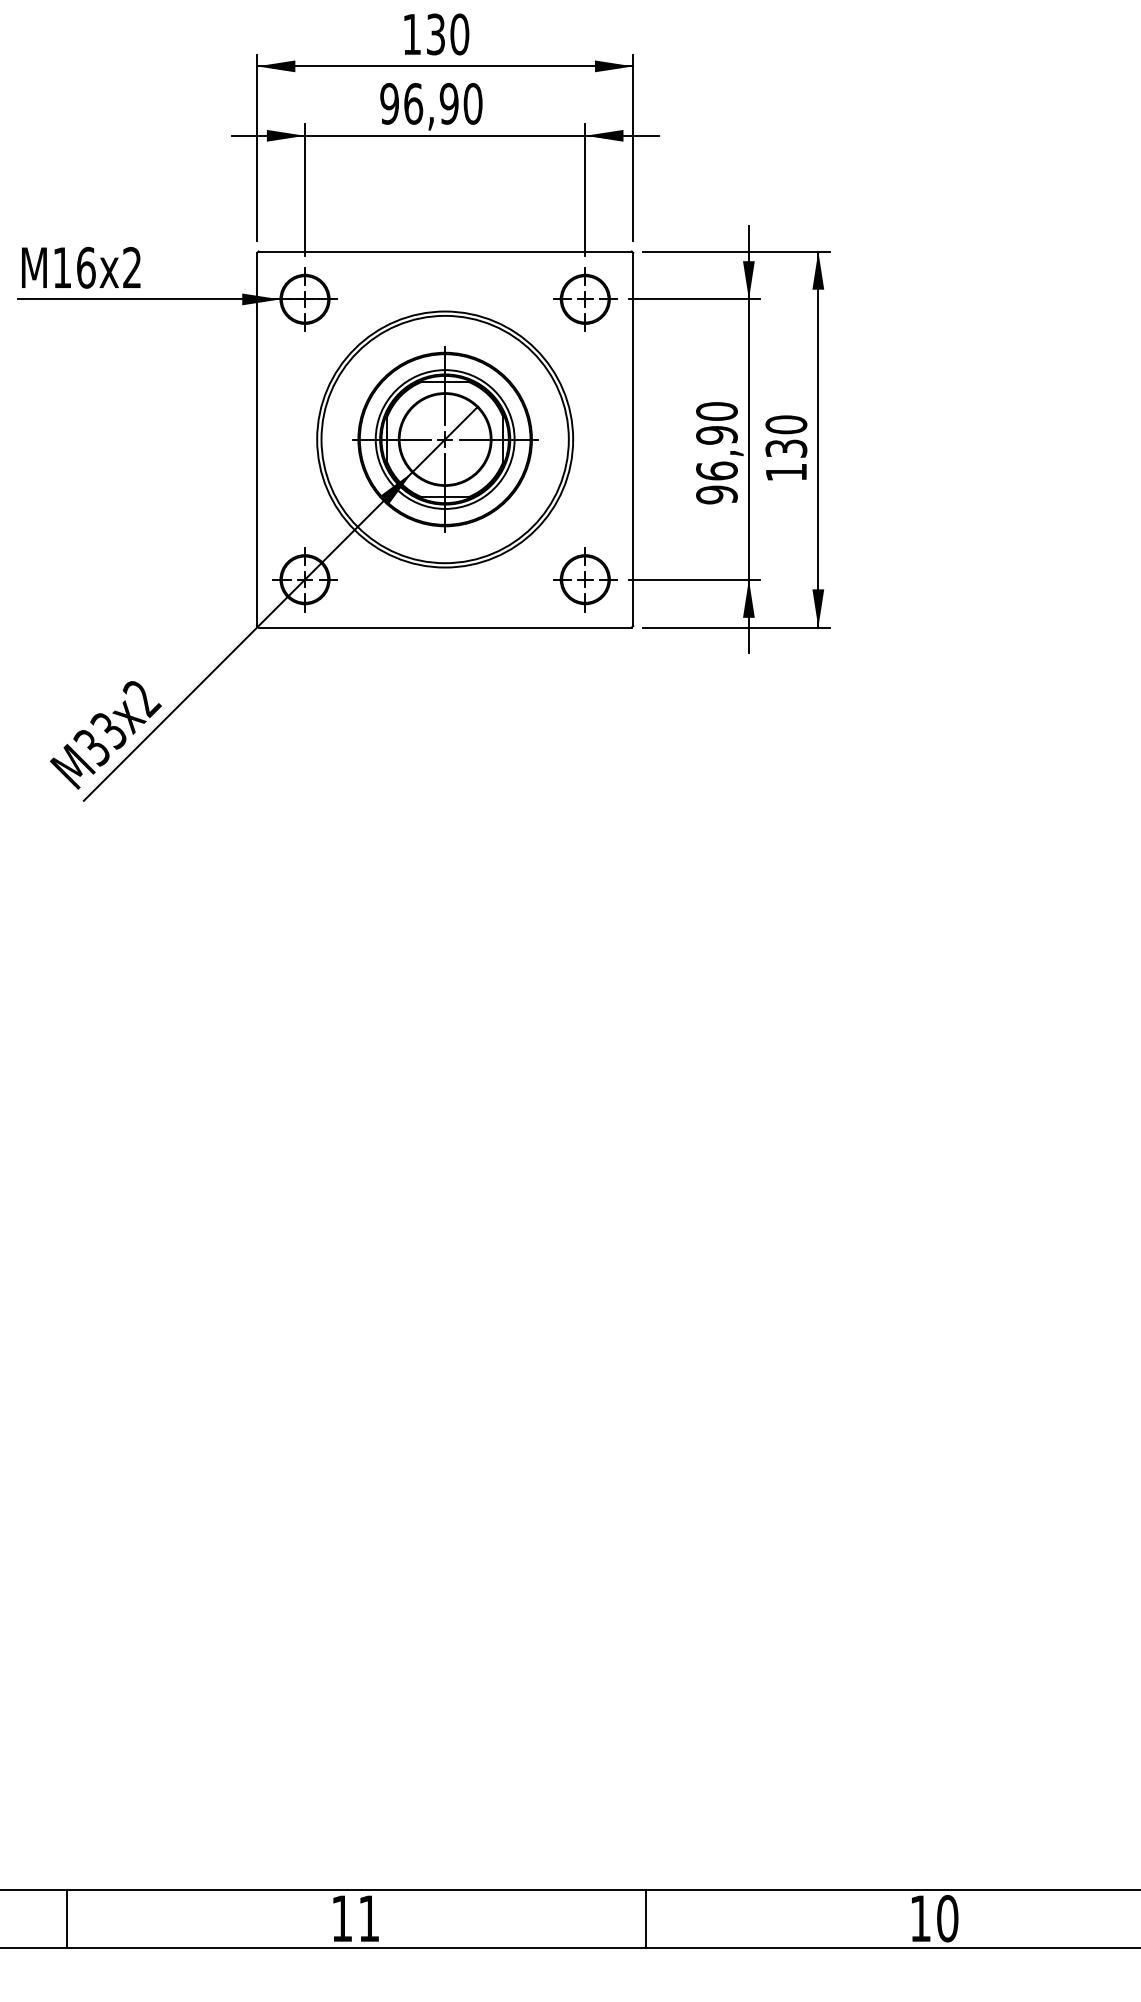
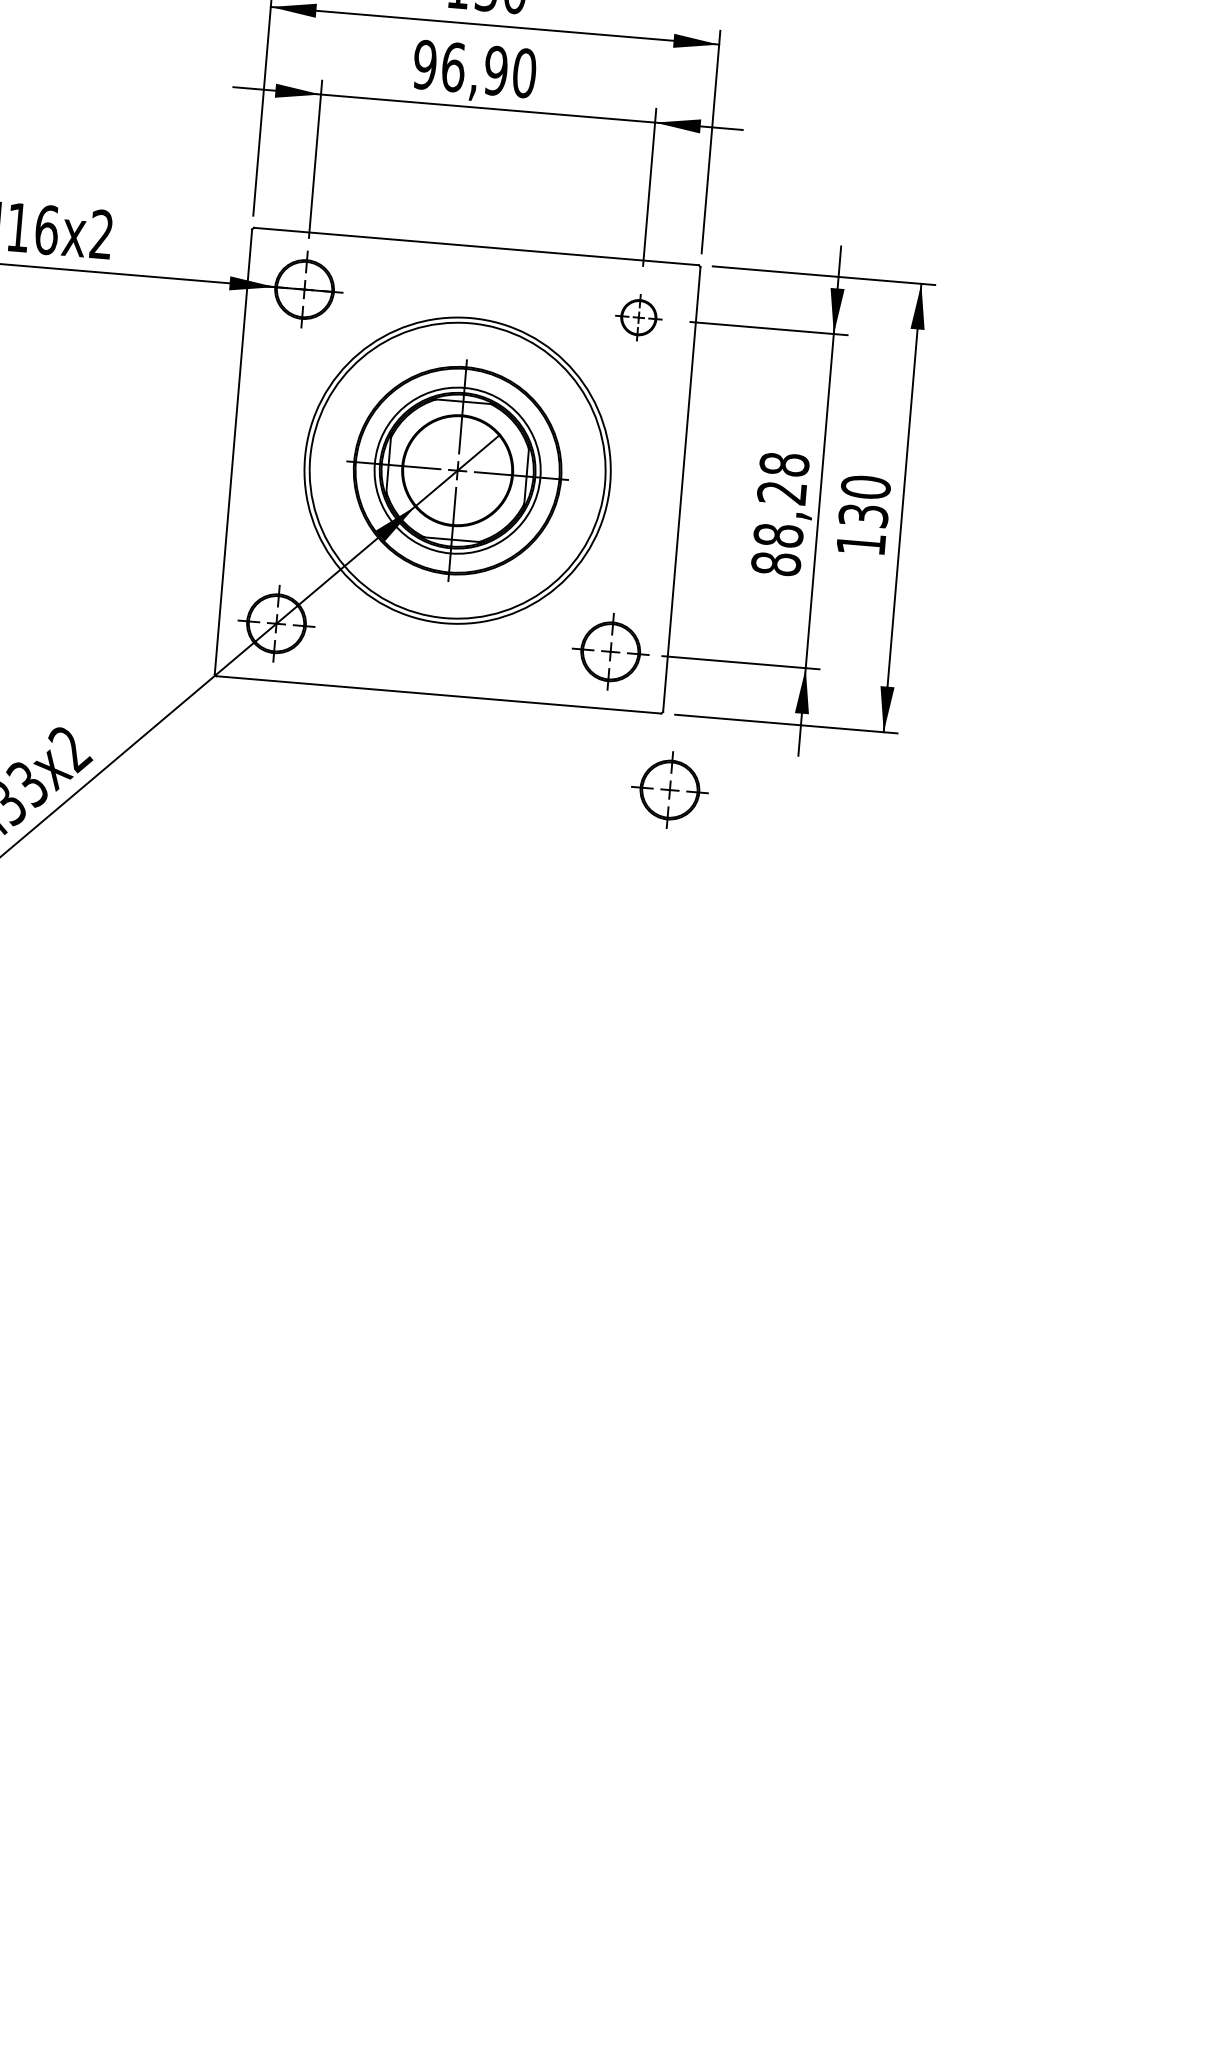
part: (585, 299) -> (638, 317), size x0.6
text: (716, 453) -> (779, 514), 96,90 -> 88,28
part: (644, 690) -> (670, 789), added

